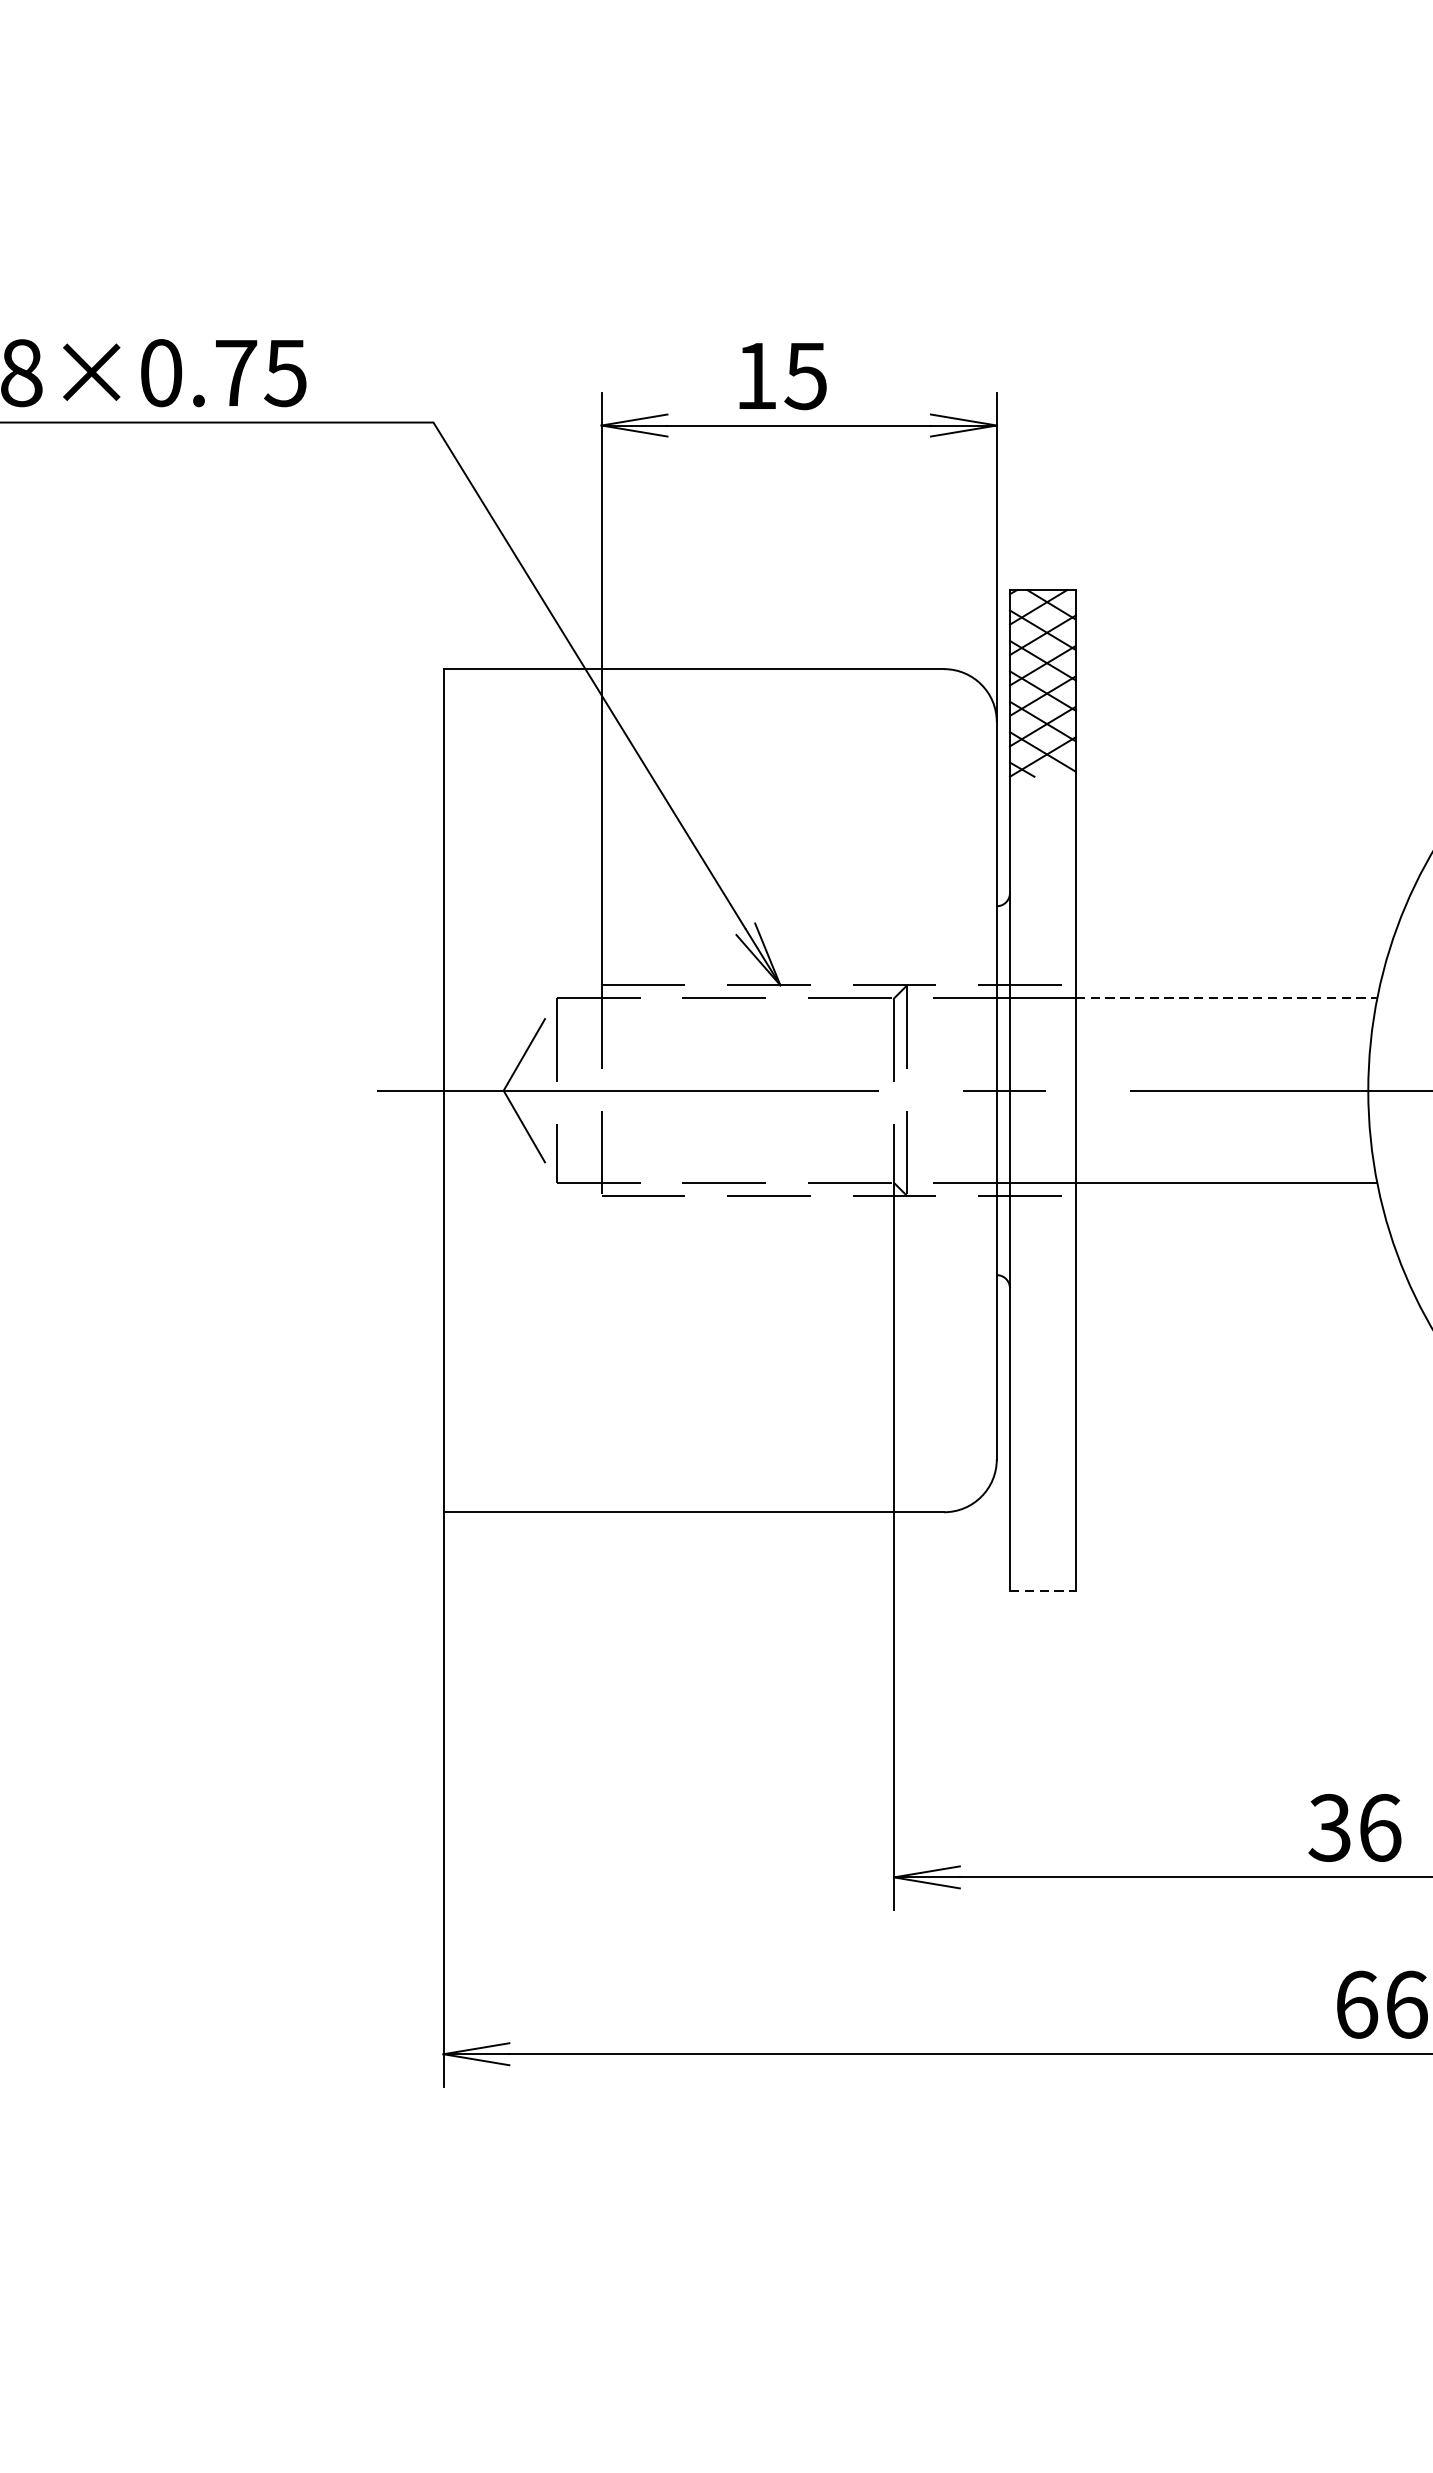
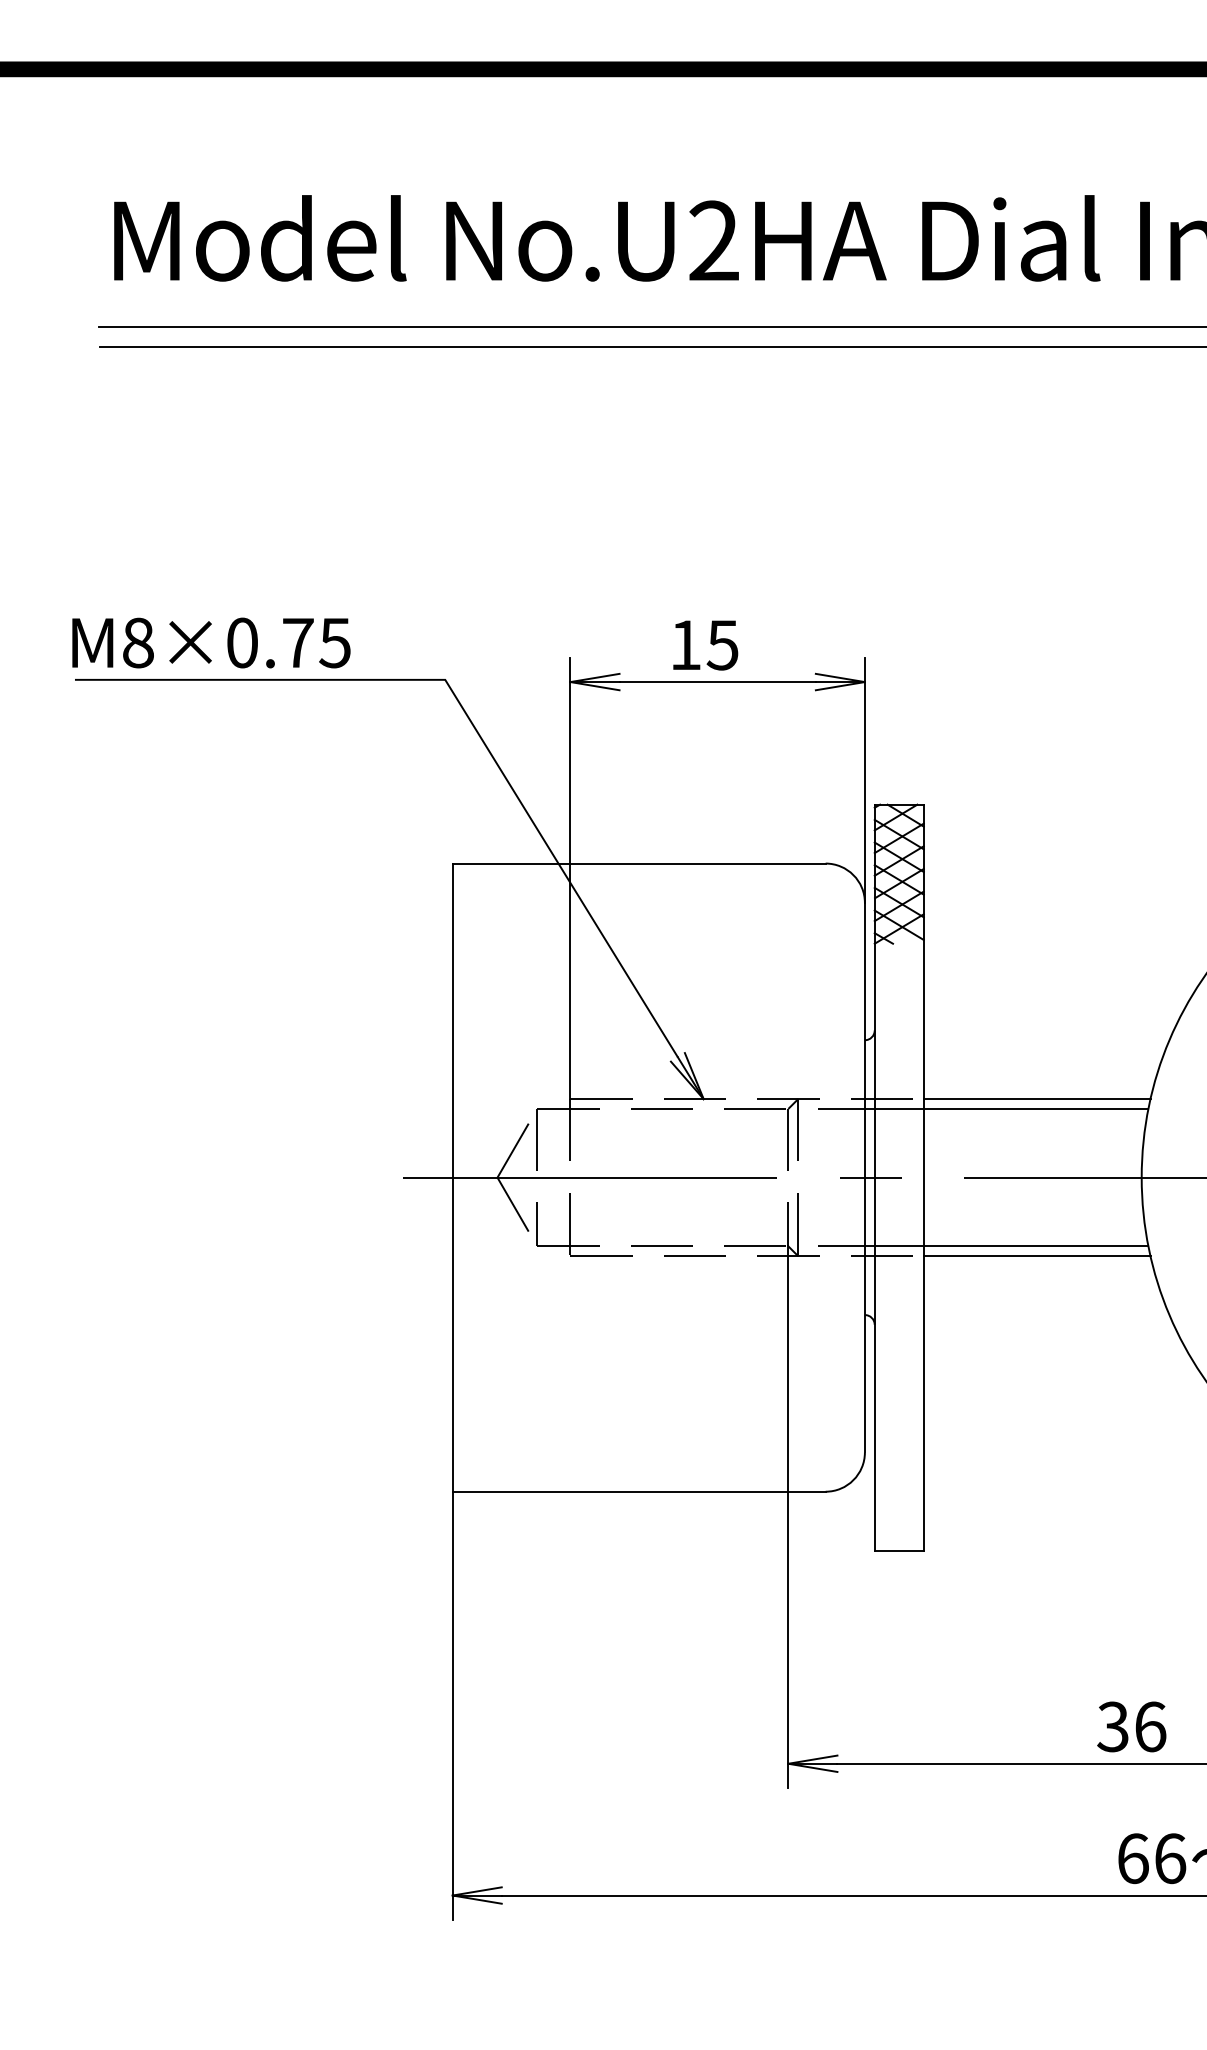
line: (1227, 985) -> (1036, 1099), added
line: (1227, 997) -> (1036, 1108), dashed -> solid
line: (1227, 1196) -> (1036, 1256), added
line: (1043, 1591) -> (899, 1550), dashed -> solid

